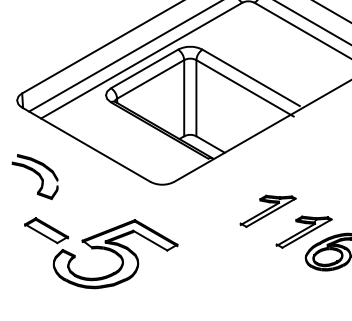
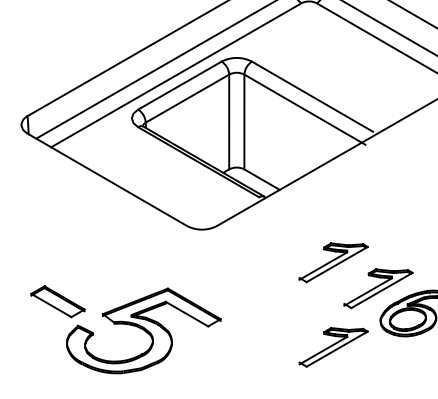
part: (34, 176) -> (42, 219), removed
part: (101, 253) -> (126, 330), moved
part: (267, 278) -> (332, 346), added

